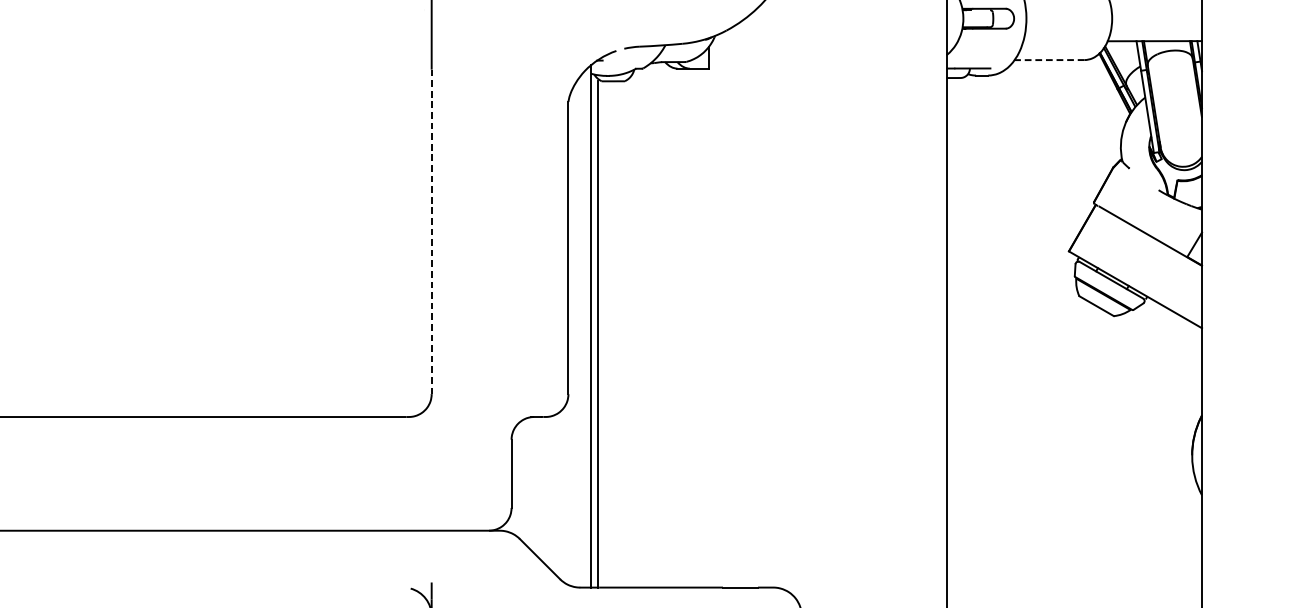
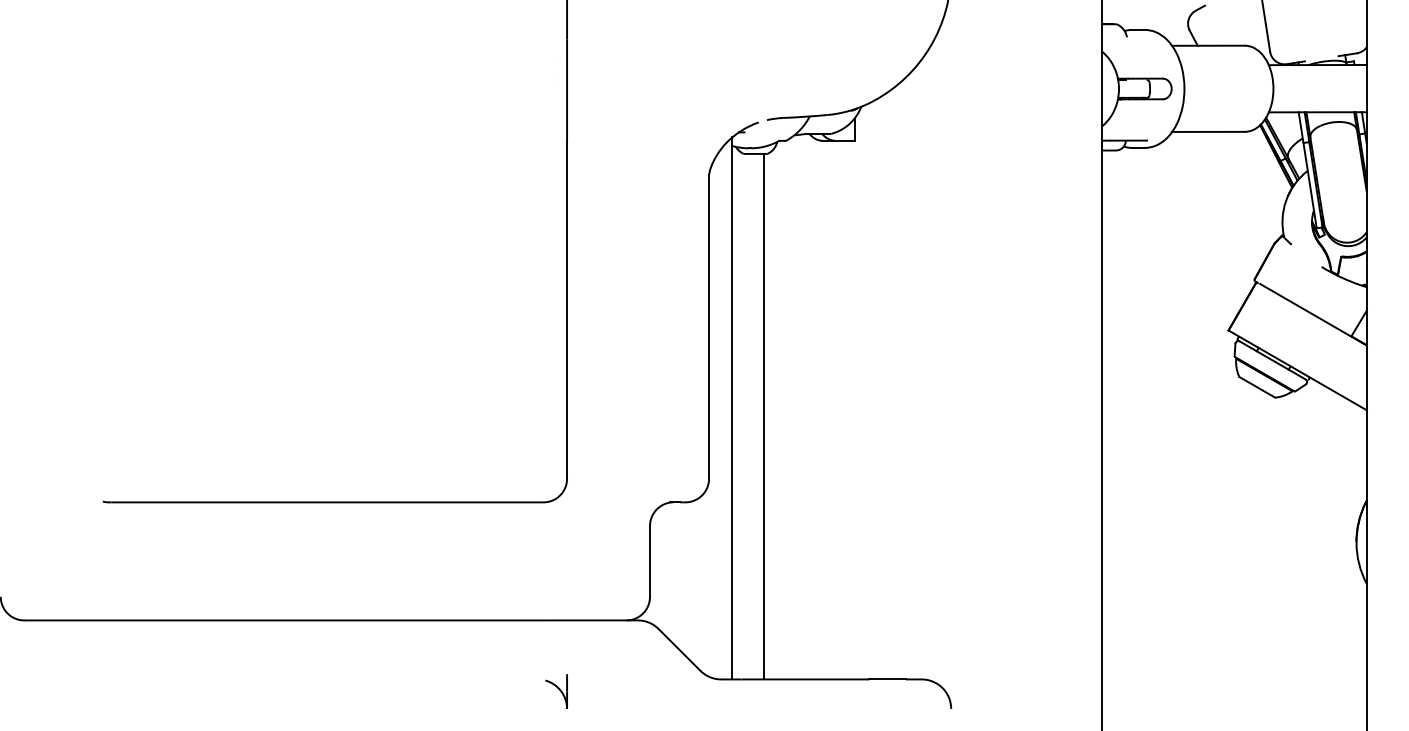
line: (1048, 59) -> (1207, 131), dashed -> solid
line: (432, 231) -> (567, 309), dashed -> solid
line: (598, 334) -> (764, 416), moved

